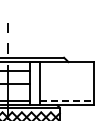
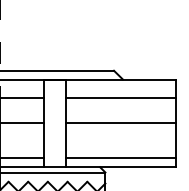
line: (67, 70) -> (120, 96), added
line: (67, 83) -> (120, 123), added
line: (67, 100) -> (120, 157), dashed -> solid

